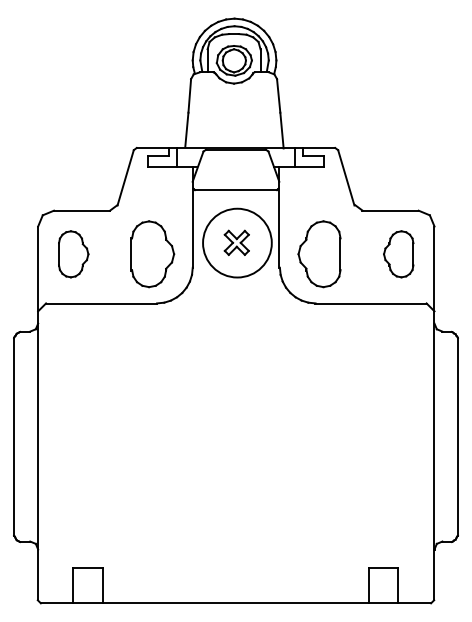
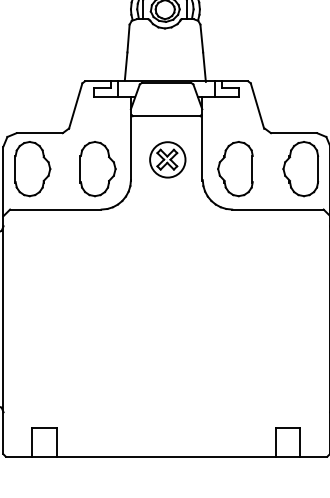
circle: (236, 242) -> (167, 159), size x0.62
part: (73, 254) -> (32, 169), size x1.43
part: (398, 254) -> (300, 169), size x1.43

